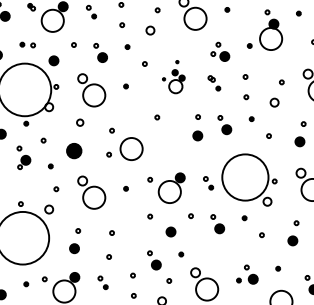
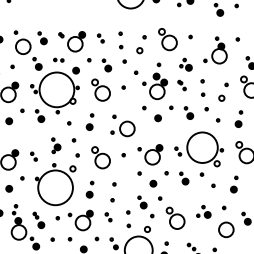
part: (174, 77) -> (155, 81), size x1.67
part: (196, 136) -> (157, 118), moved
part: (74, 137) -> (89, 121), size x0.62
part: (24, 157) -> (56, 145), moved

